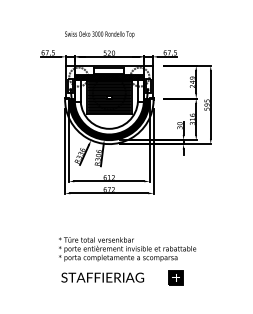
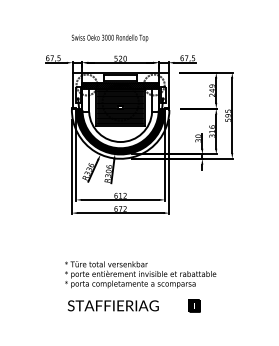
part: (176, 277) -> (194, 305), size x0.71

